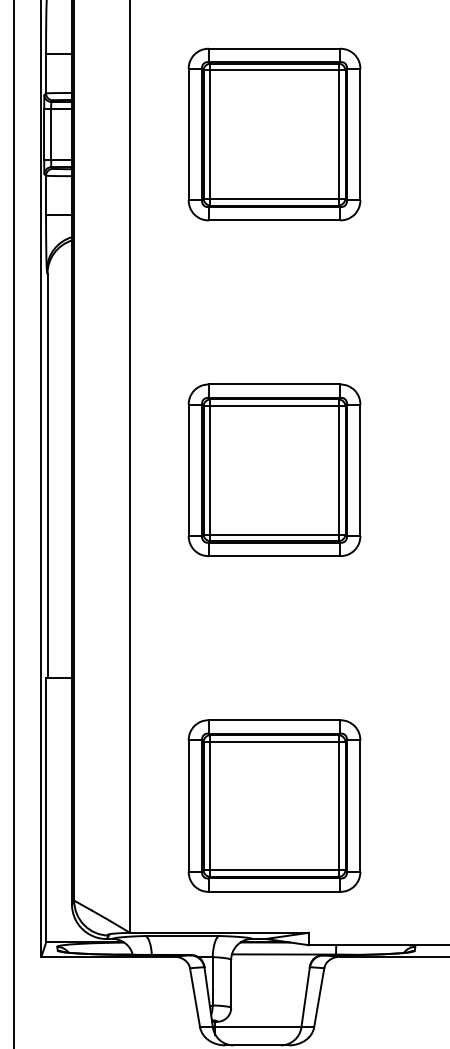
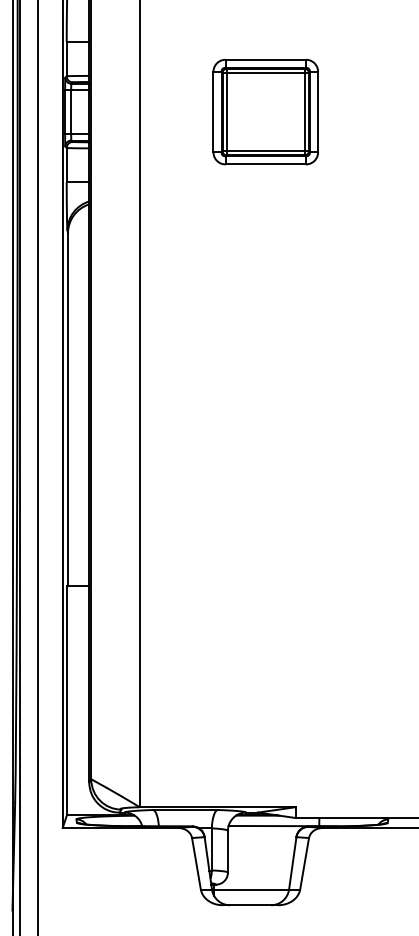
part: (274, 133) -> (265, 111), size x0.7
part: (274, 470) -> (265, 404), removed
part: (274, 805) -> (265, 696), removed

